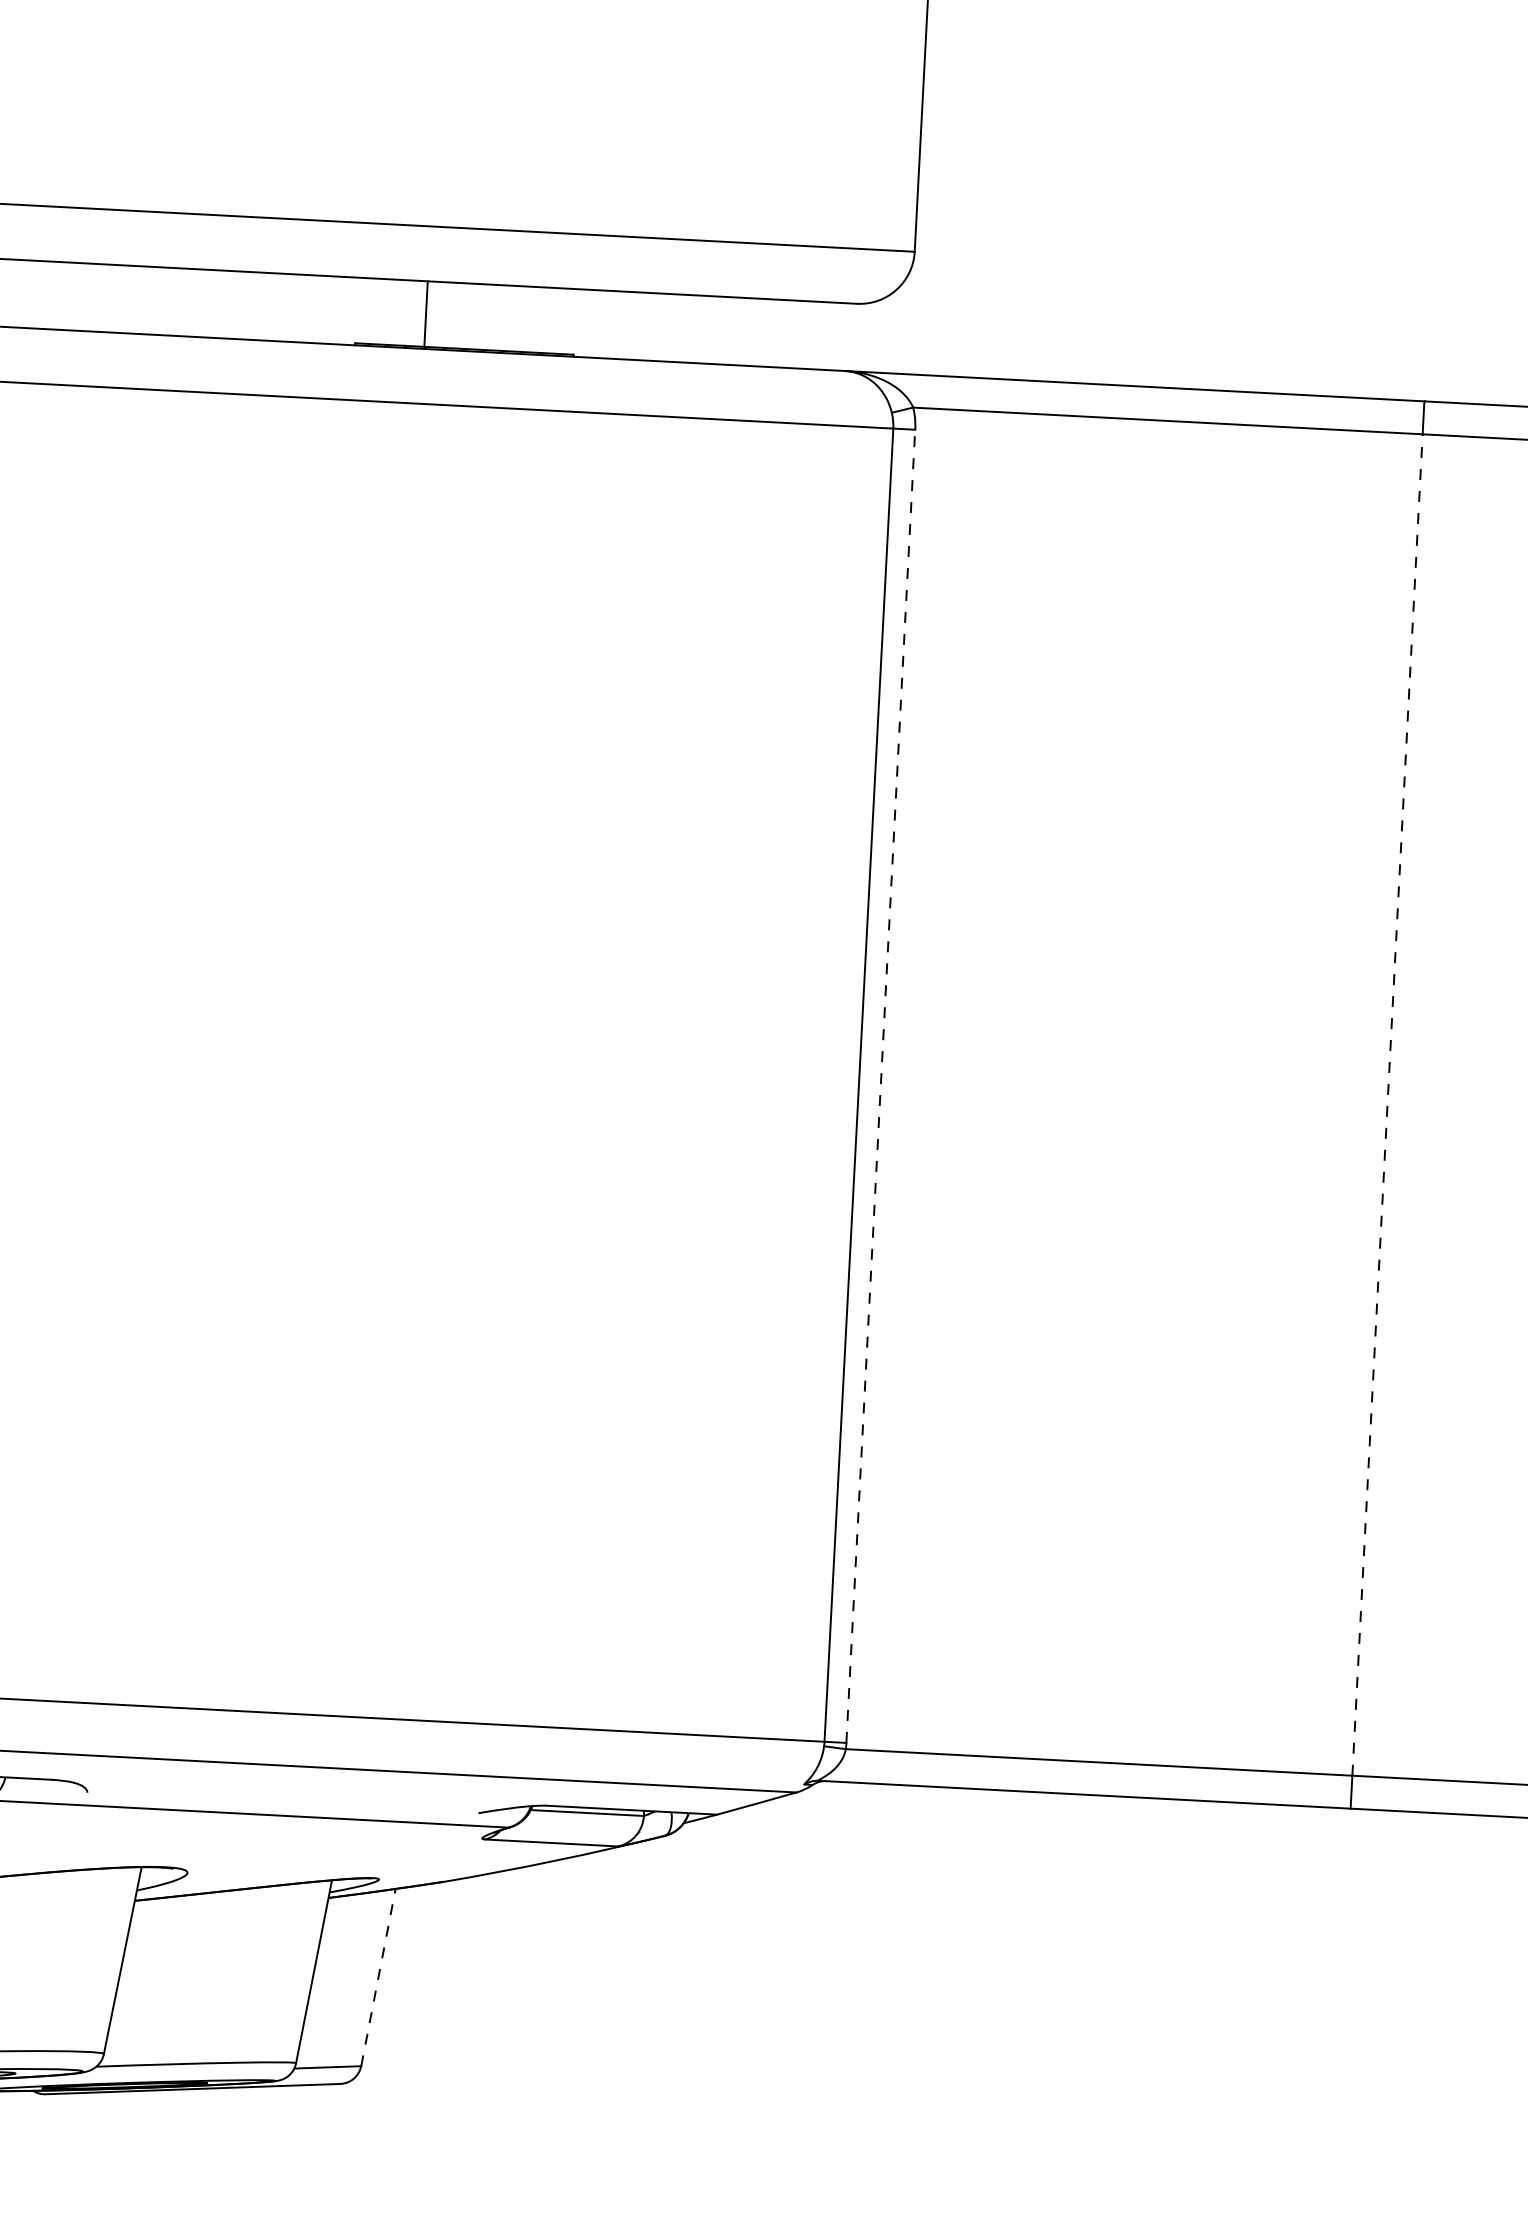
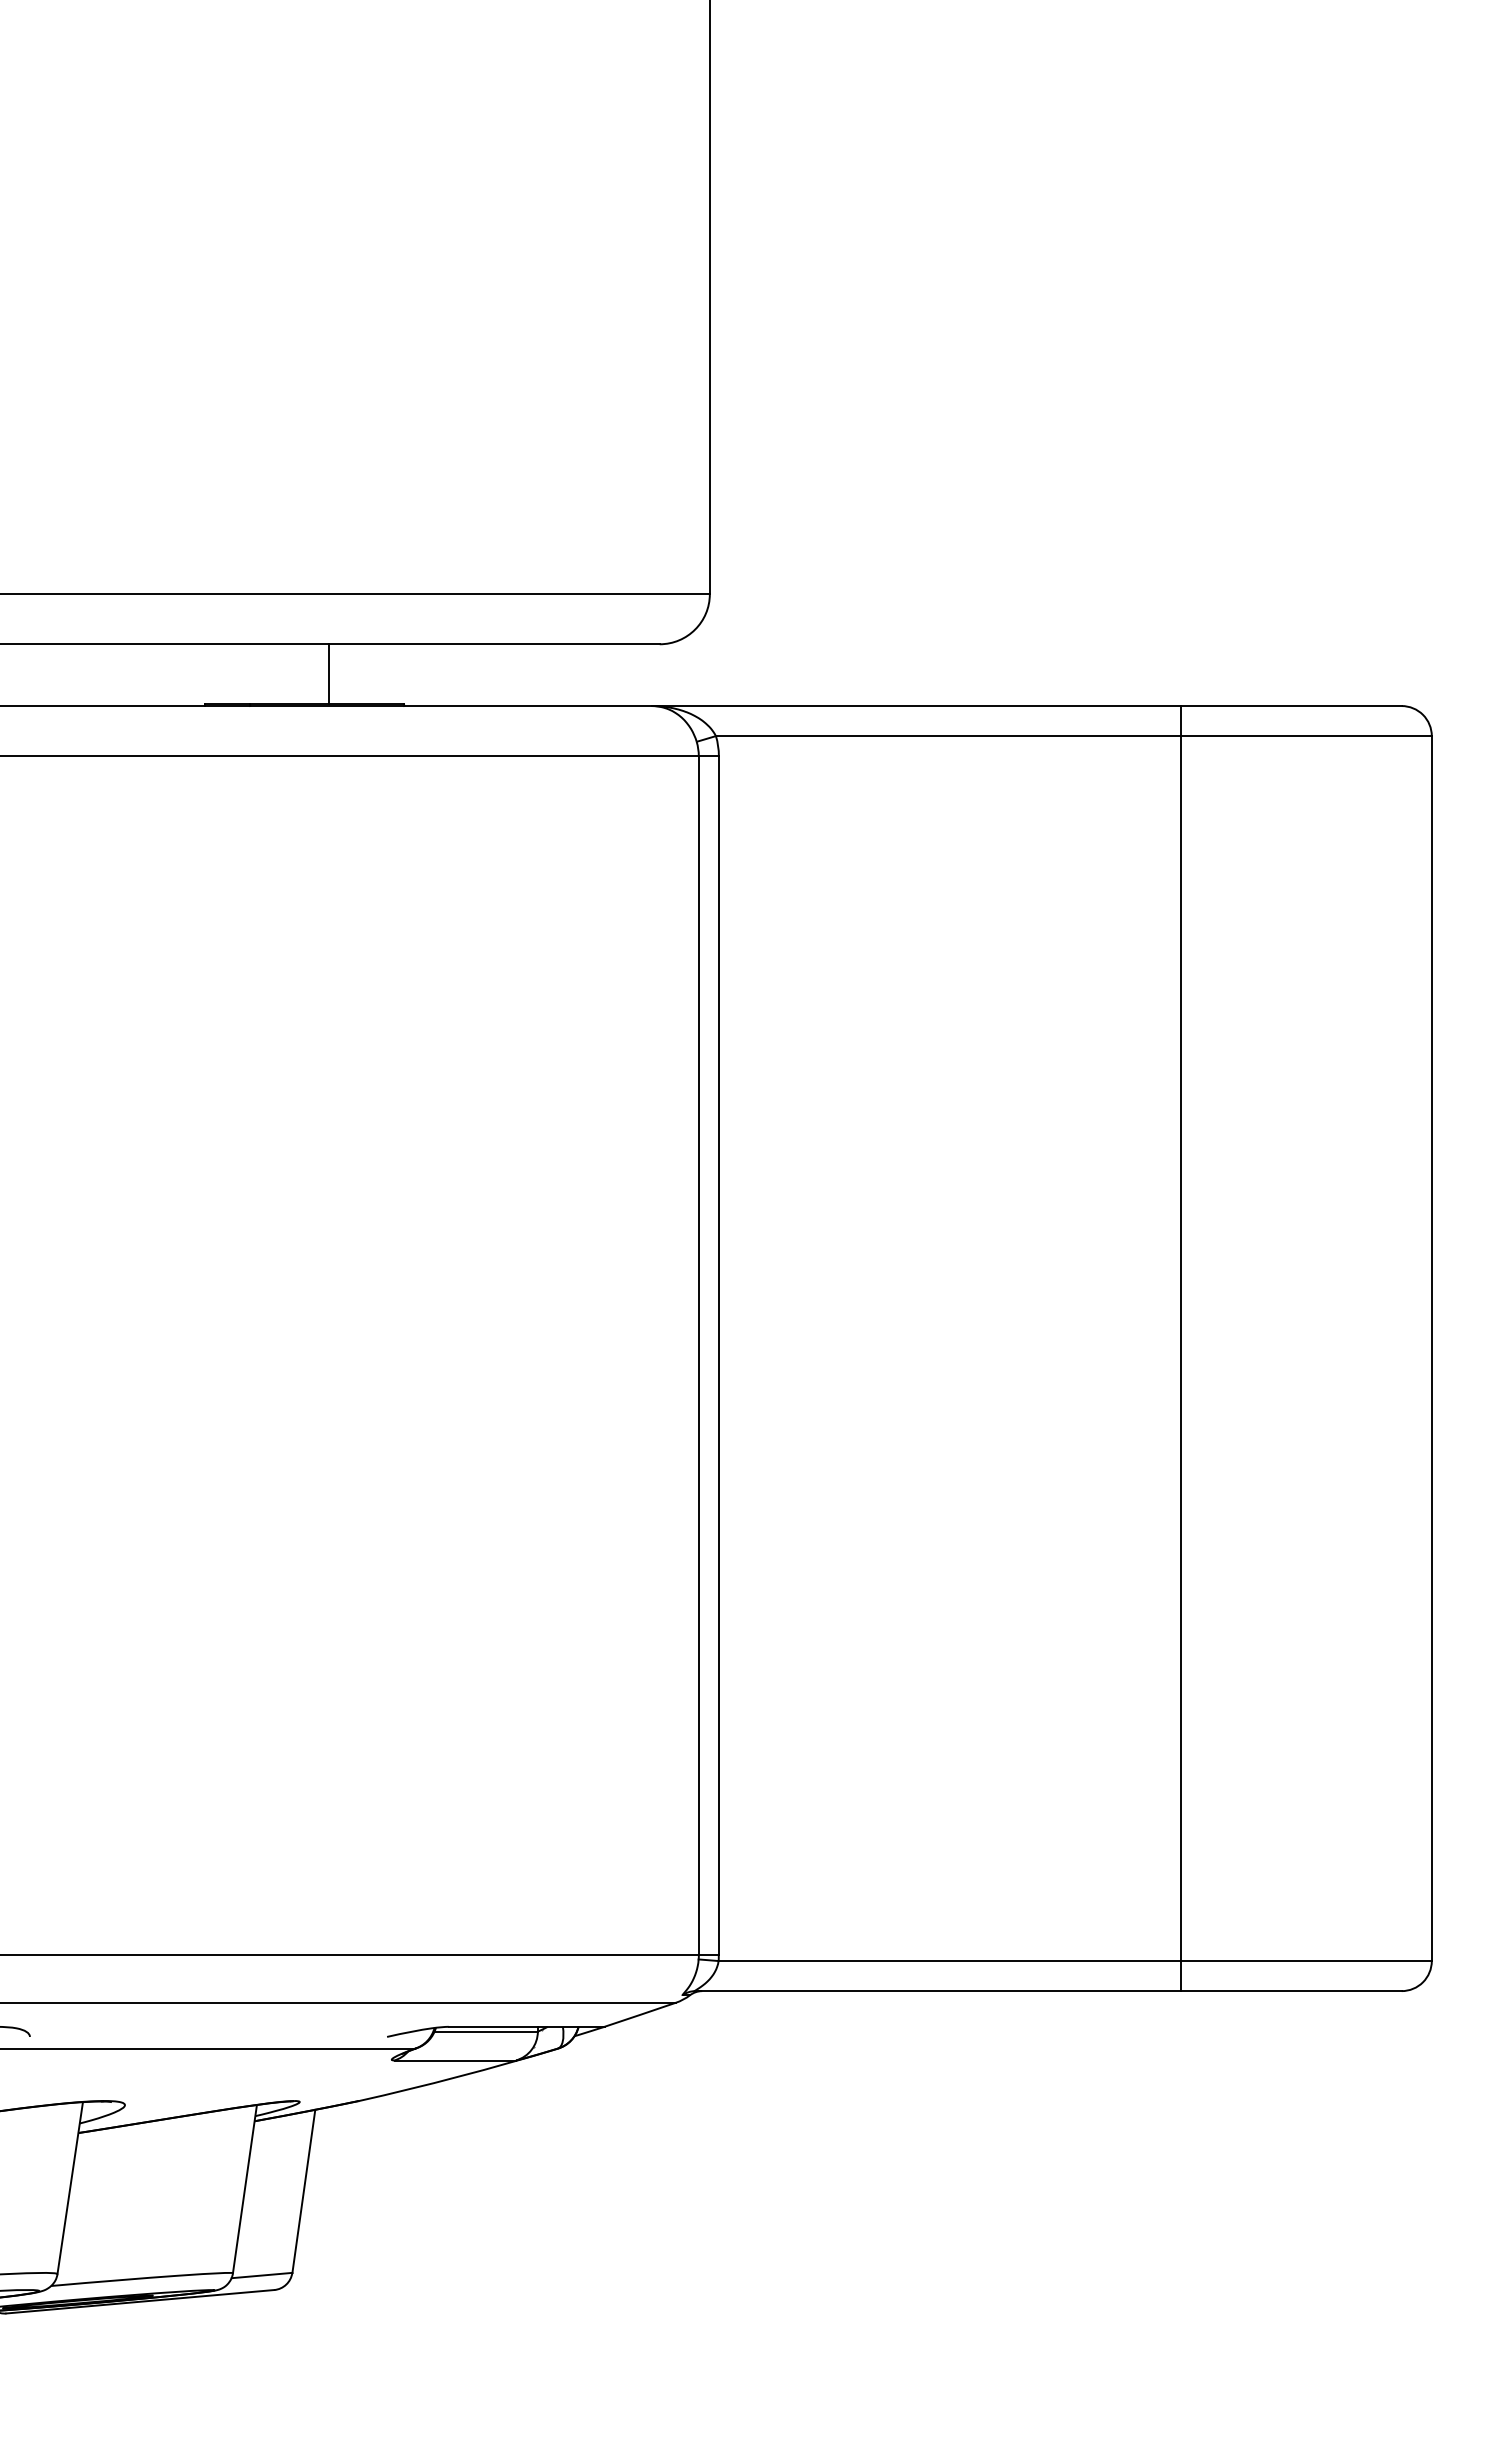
line: (425, 314) -> (328, 674), moved
line: (880, 1086) -> (718, 1355), dashed -> solid
line: (1387, 1104) -> (1181, 1348), dashed -> solid
line: (378, 1976) -> (303, 2190), dashed -> solid

